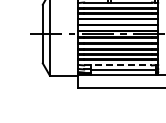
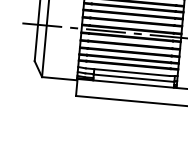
line: (118, 65) -> (128, 72), dashed -> solid

